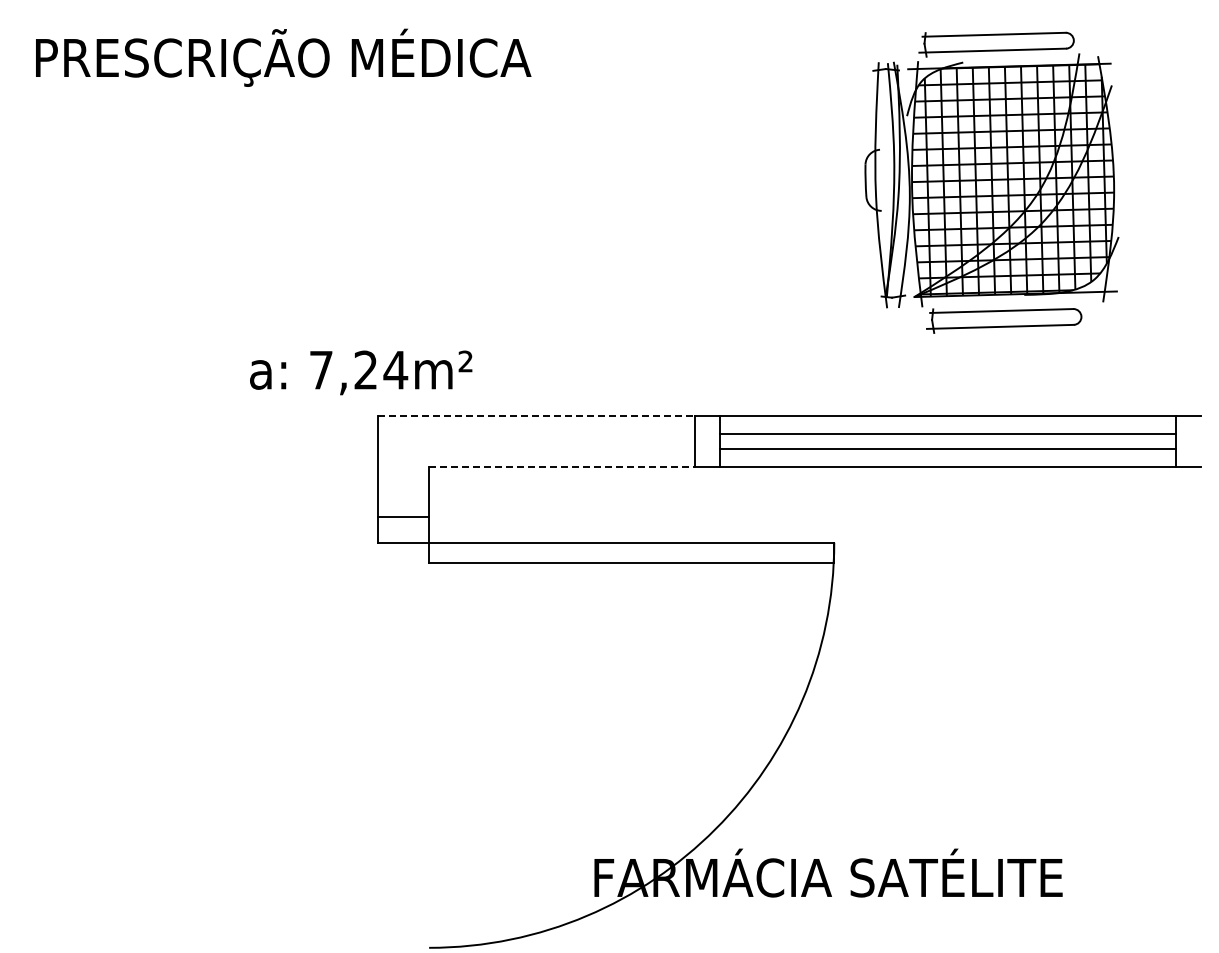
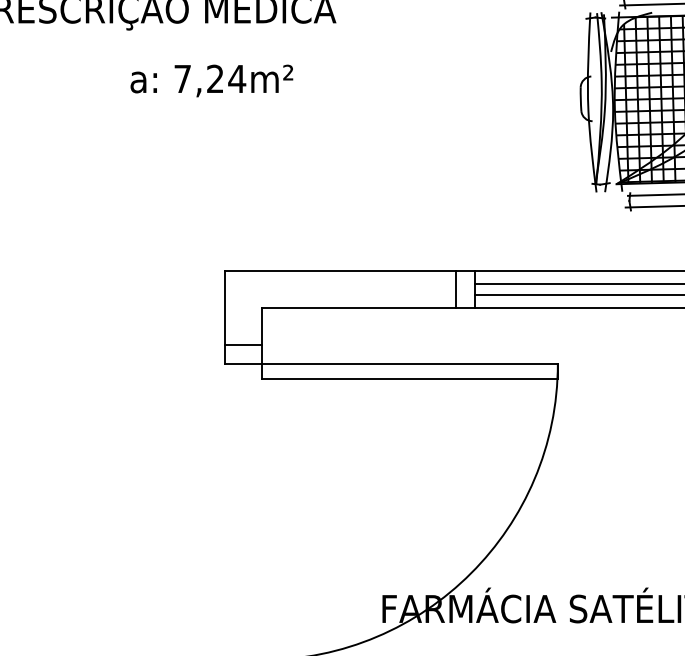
text: (361, 372) -> (212, 80), moved
line: (537, 416) -> (340, 271), dashed -> solid
line: (562, 466) -> (359, 308), dashed -> solid

